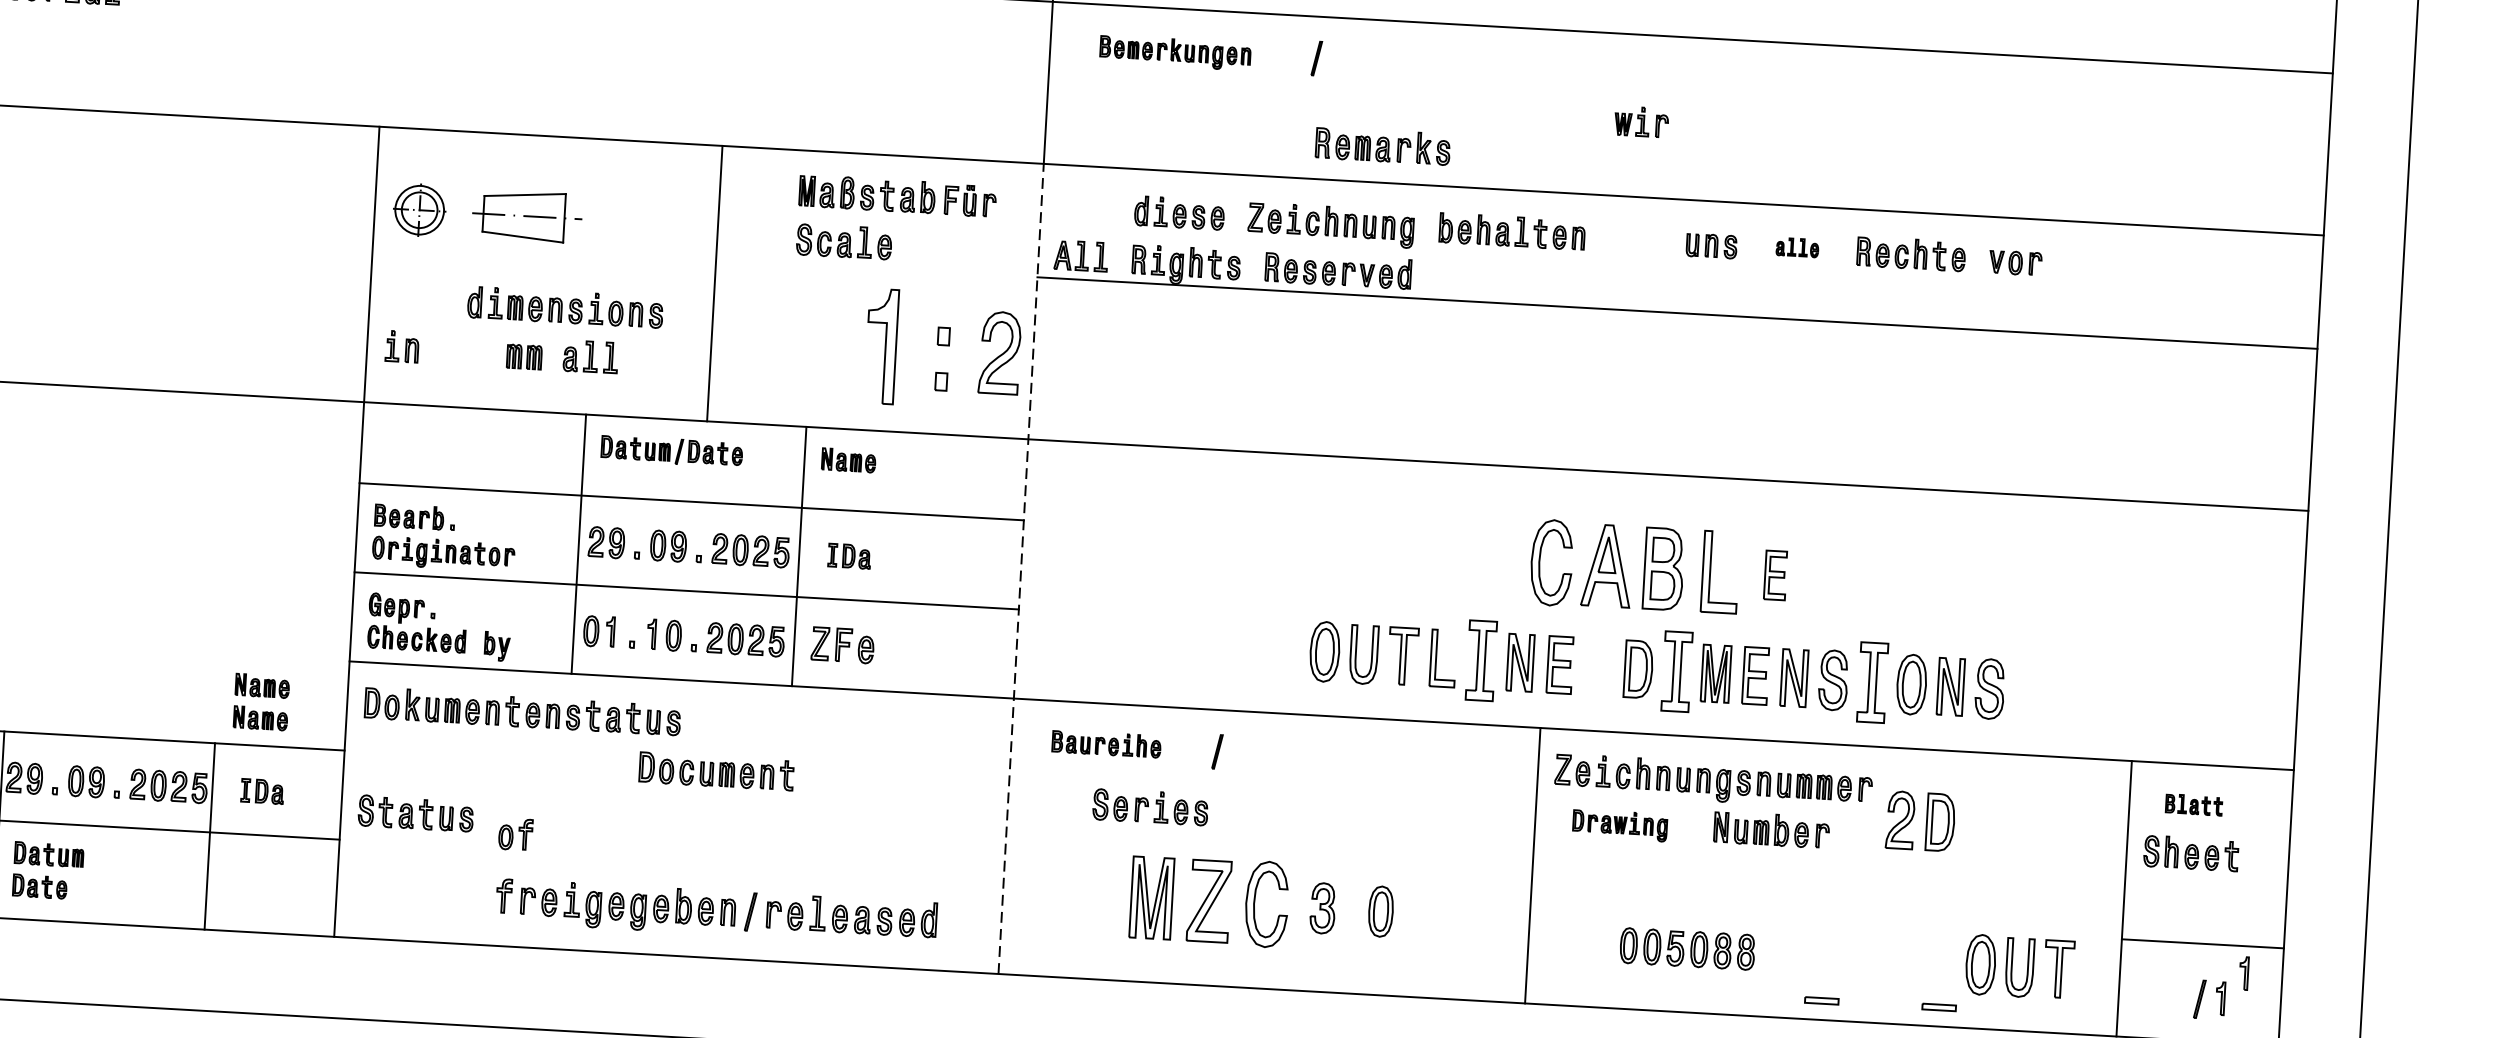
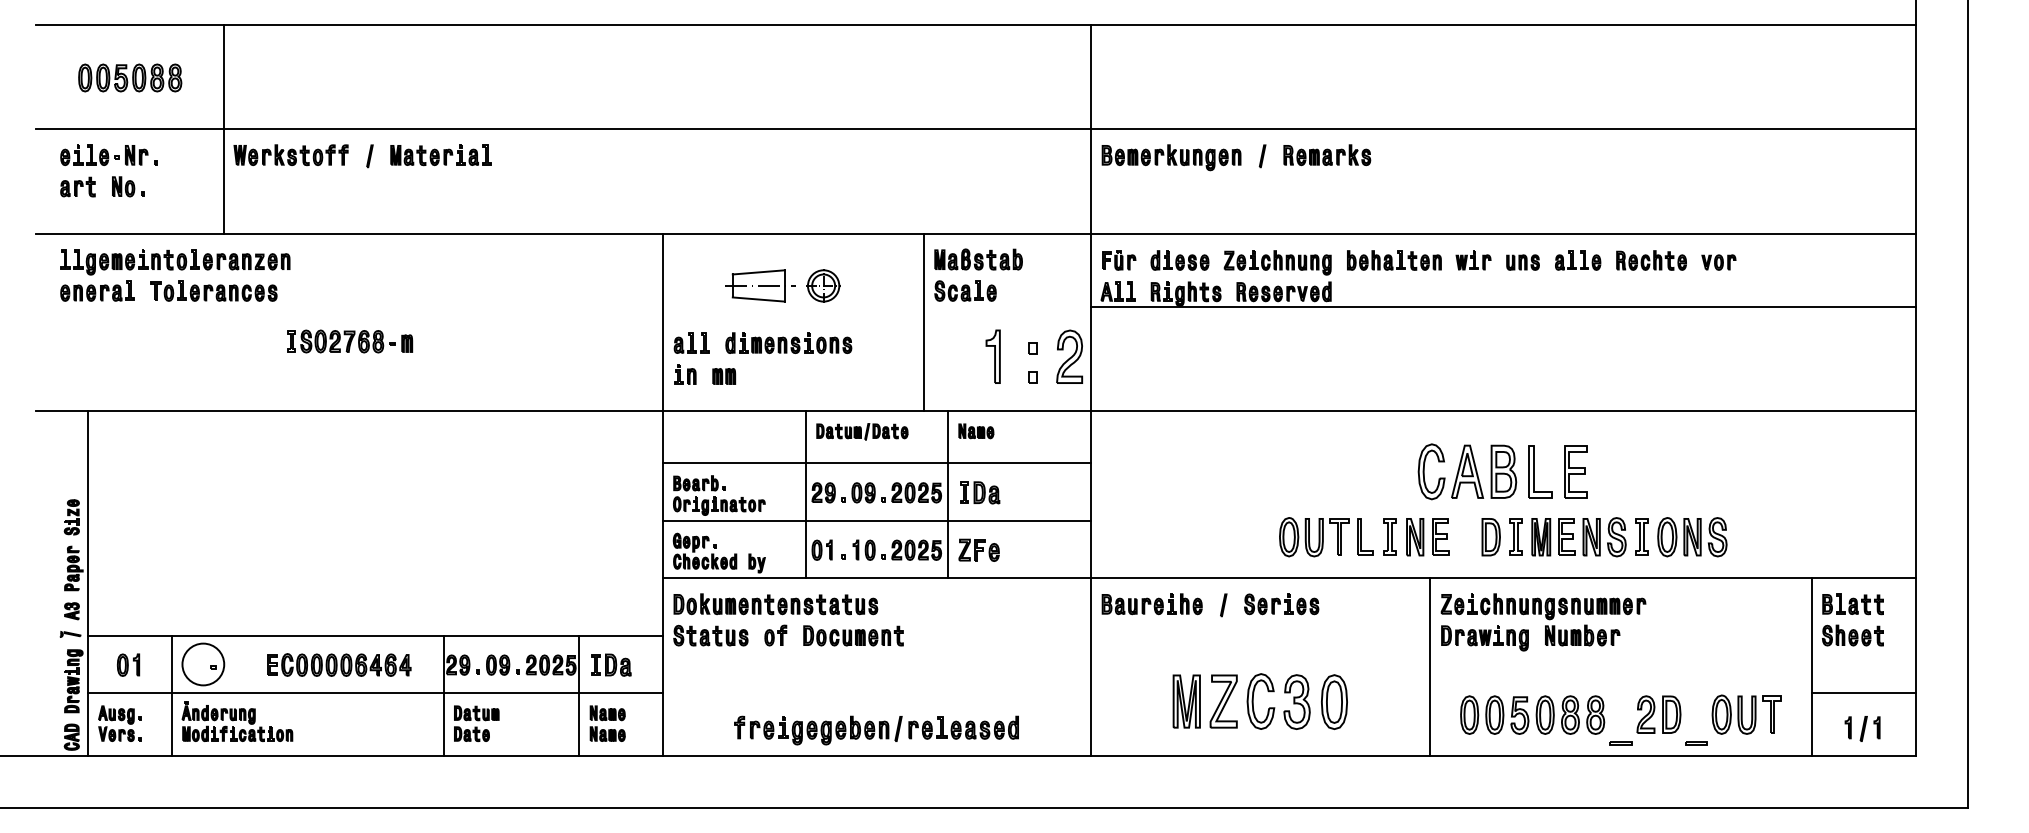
part: (1175, 52) -> (1171, 157), size x1.43
part: (1641, 122) -> (1473, 260), moved
part: (1383, 146) -> (1327, 155), moved
part: (970, 201) -> (1119, 260), moved
part: (419, 209) -> (823, 285), moved
part: (1797, 247) -> (1578, 260), size x1.67
line: (714, 283) -> (923, 322), moved
part: (880, 345) -> (992, 356), size x0.71
part: (590, 356) -> (691, 342), moved
part: (524, 357) -> (724, 376), moved
part: (849, 555) -> (980, 492), size x1.43
line: (1020, 568) -> (1090, 494), dashed -> solid
part: (1774, 574) -> (1575, 471), size x1.67
part: (1480, 659) -> (1389, 536), size x0.71
part: (1676, 670) -> (1515, 536), size x0.71
part: (1871, 681) -> (1641, 536), size x0.71
part: (261, 701) -> (607, 723), moved
part: (1105, 744) -> (1151, 604), size x1.43
part: (716, 770) -> (853, 635), moved
part: (262, 790) -> (611, 664), size x1.43
part: (2193, 805) -> (1852, 604), size x1.67
part: (1150, 807) -> (1281, 604), moved
part: (415, 813) -> (710, 635), moved
part: (1919, 821) -> (1658, 714), moved
part: (1619, 826) -> (1484, 638), size x1.43
part: (515, 834) -> (775, 635), moved
part: (1322, 907) -> (1296, 701), size x1.67
part: (1381, 910) -> (1334, 701), size x1.67
part: (716, 912) -> (876, 730), moved
part: (1687, 948) -> (1532, 714), size x1.67
part: (2242, 972) -> (1847, 727), moved

